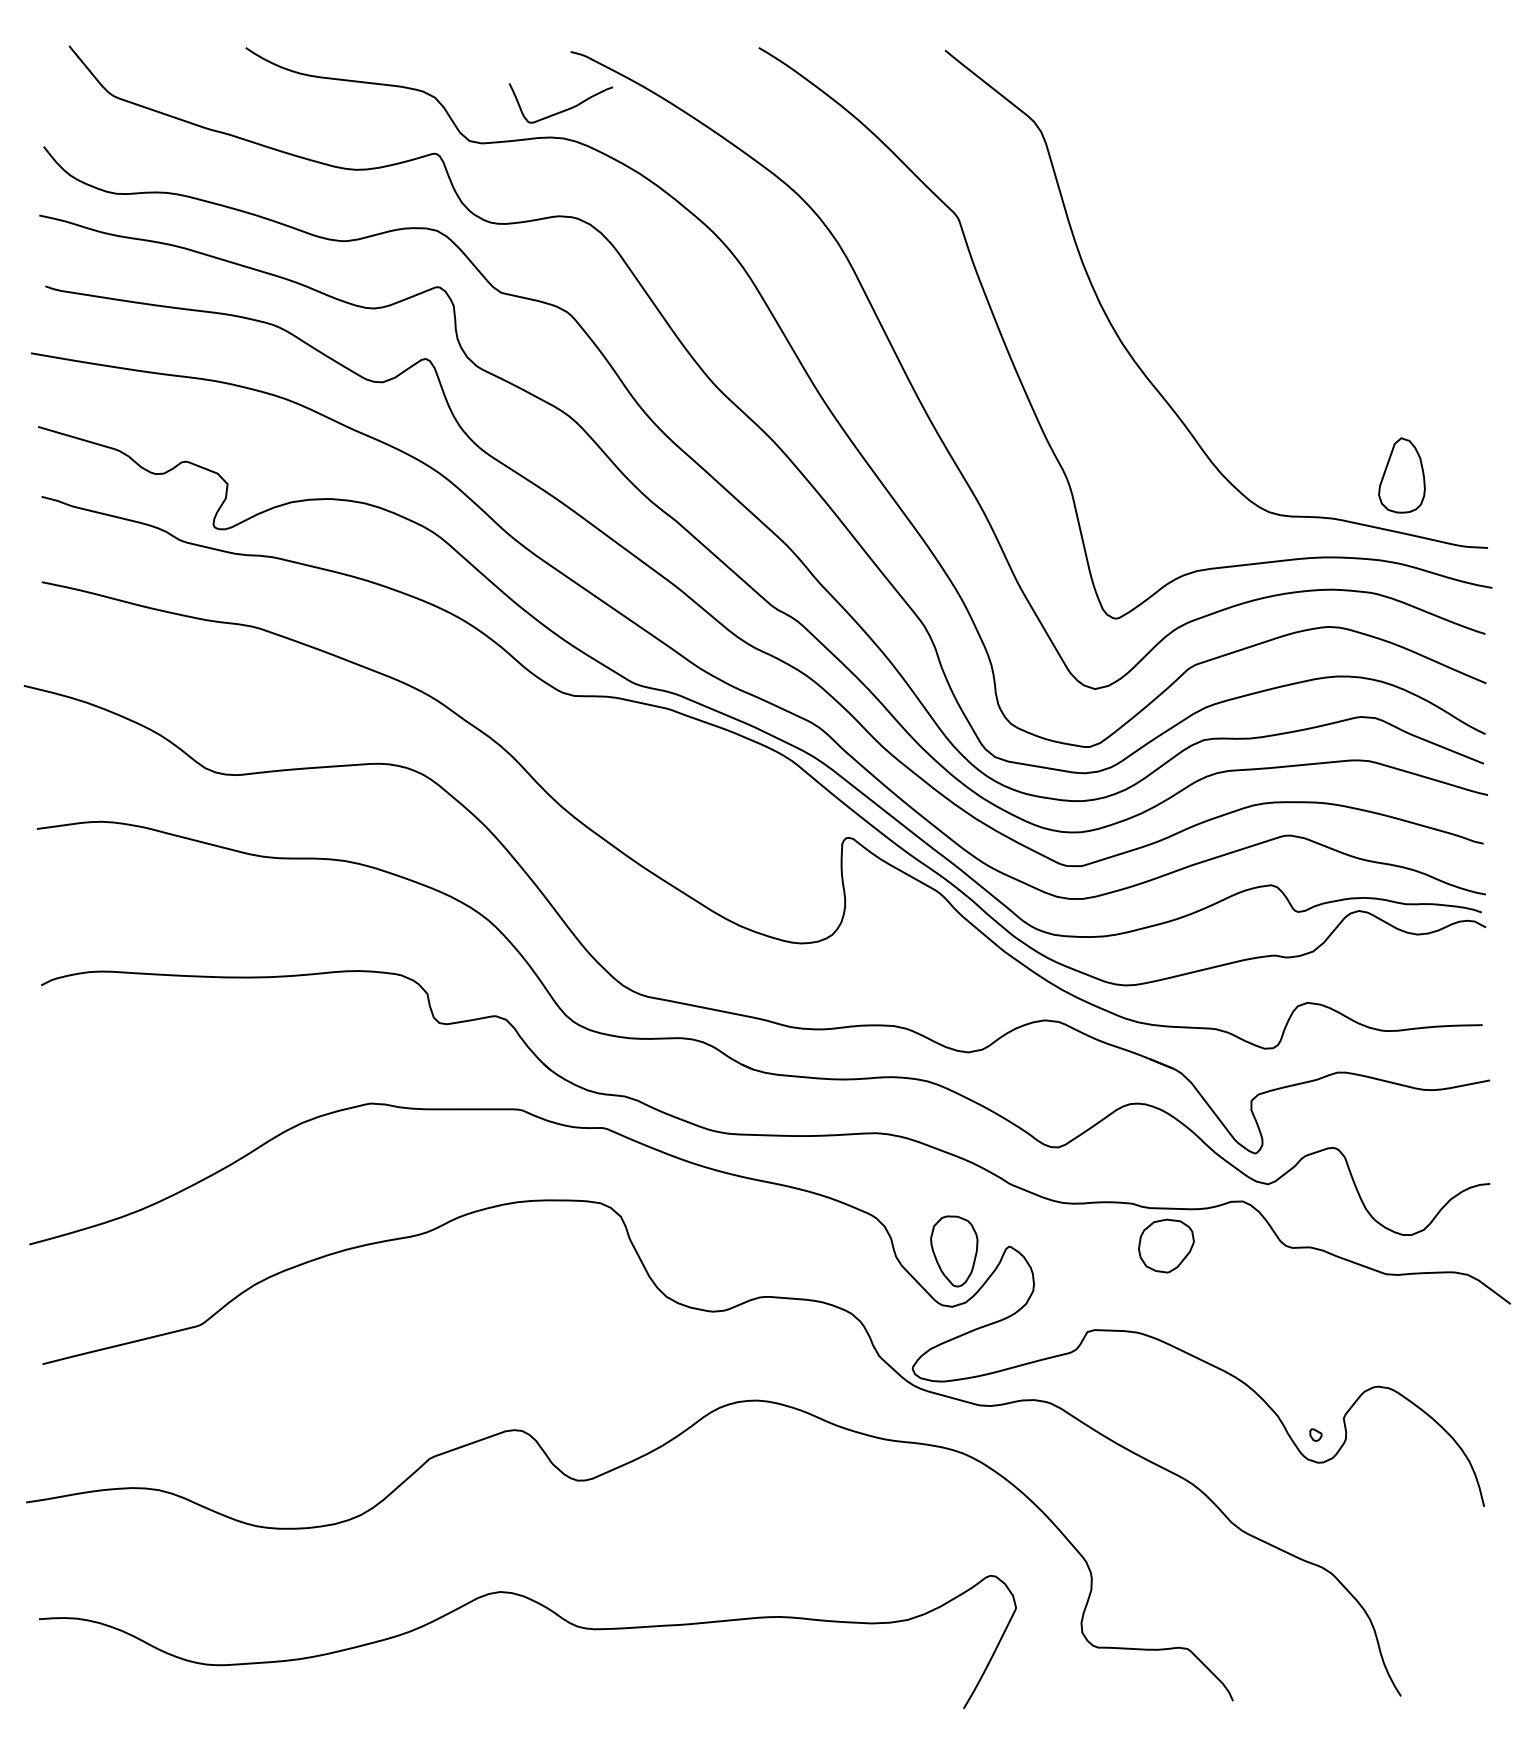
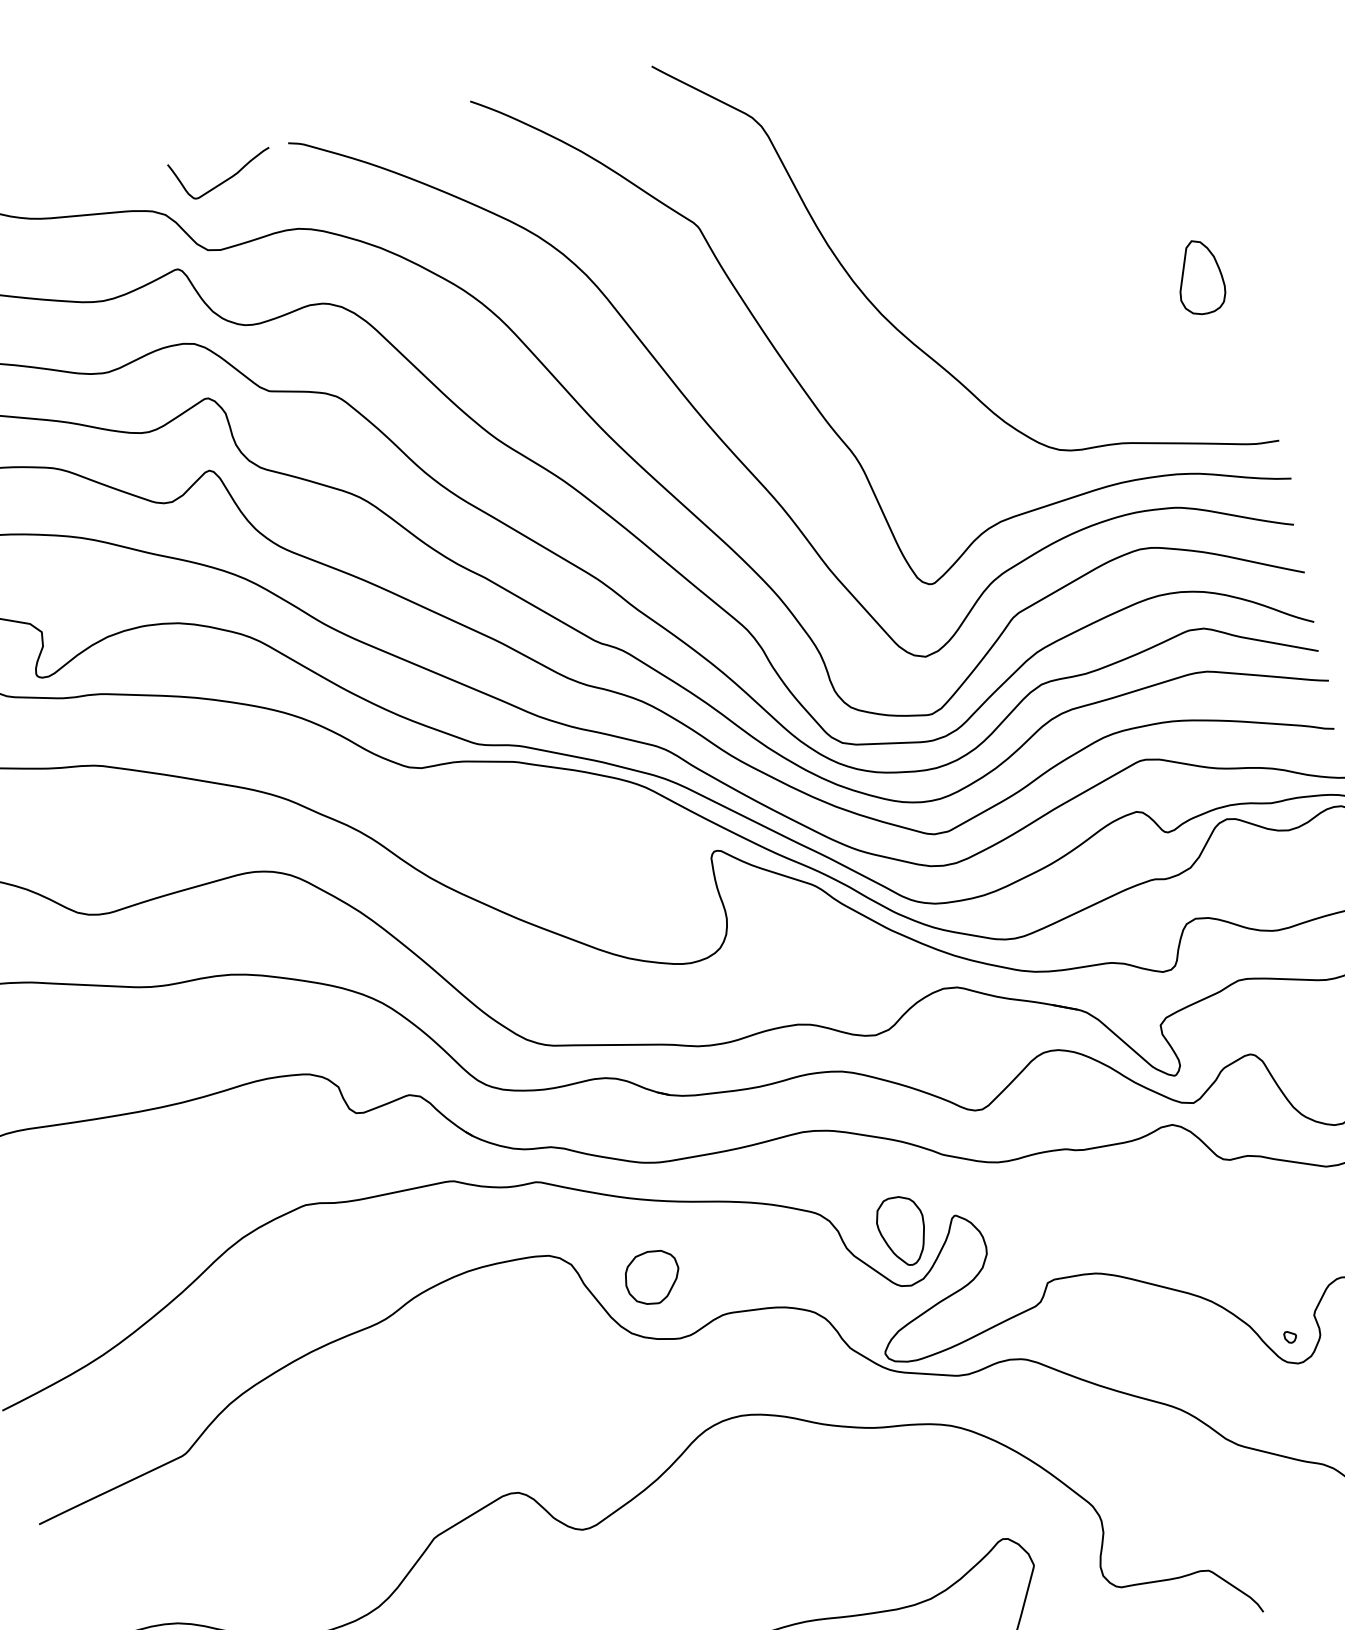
curve: (564, 109) -> (226, 178), moved
part: (1401, 475) -> (1199, 277), moved
part: (1166, 1245) -> (652, 1277), moved

